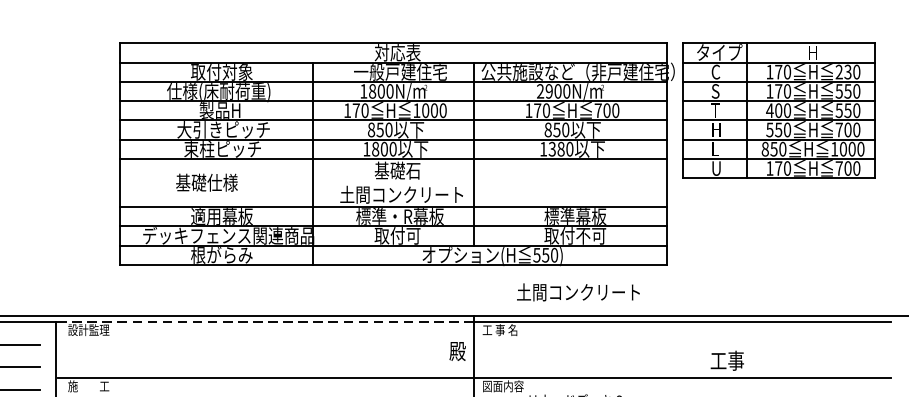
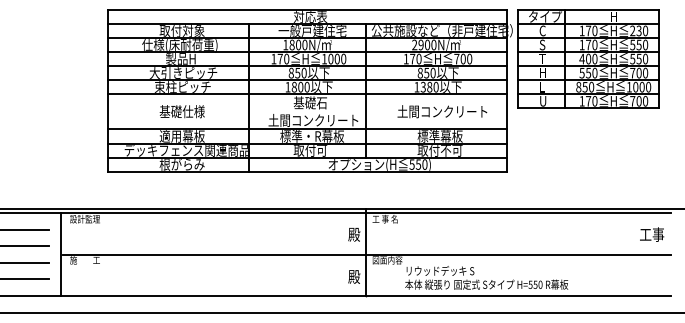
text: (205, 182) -> (181, 111), moved
text: (578, 292) -> (442, 111), moved
line: (264, 322) -> (213, 213), dashed -> solid
text: (727, 360) -> (652, 234), moved

